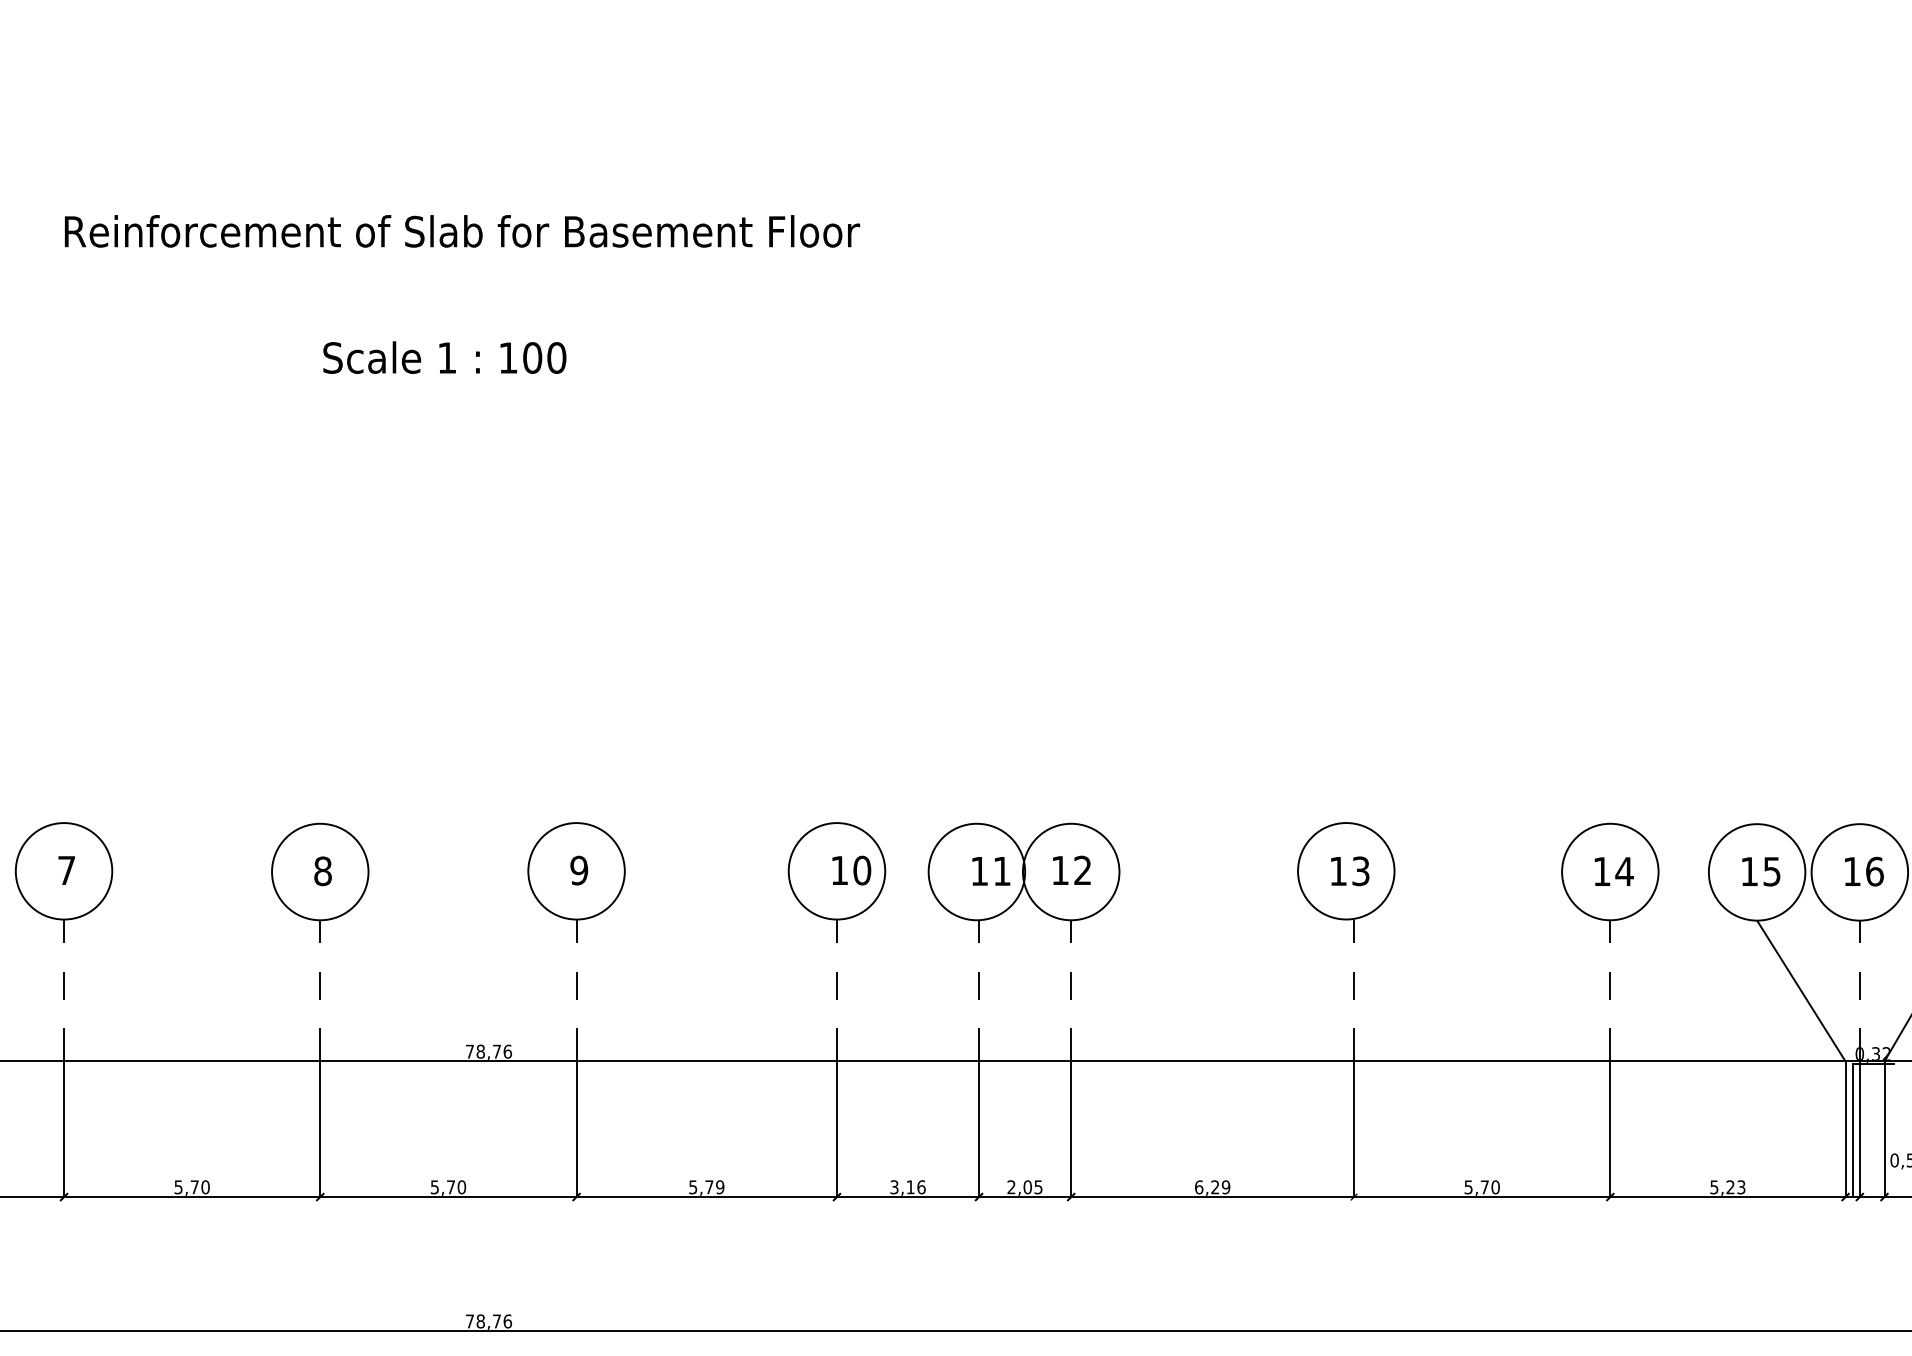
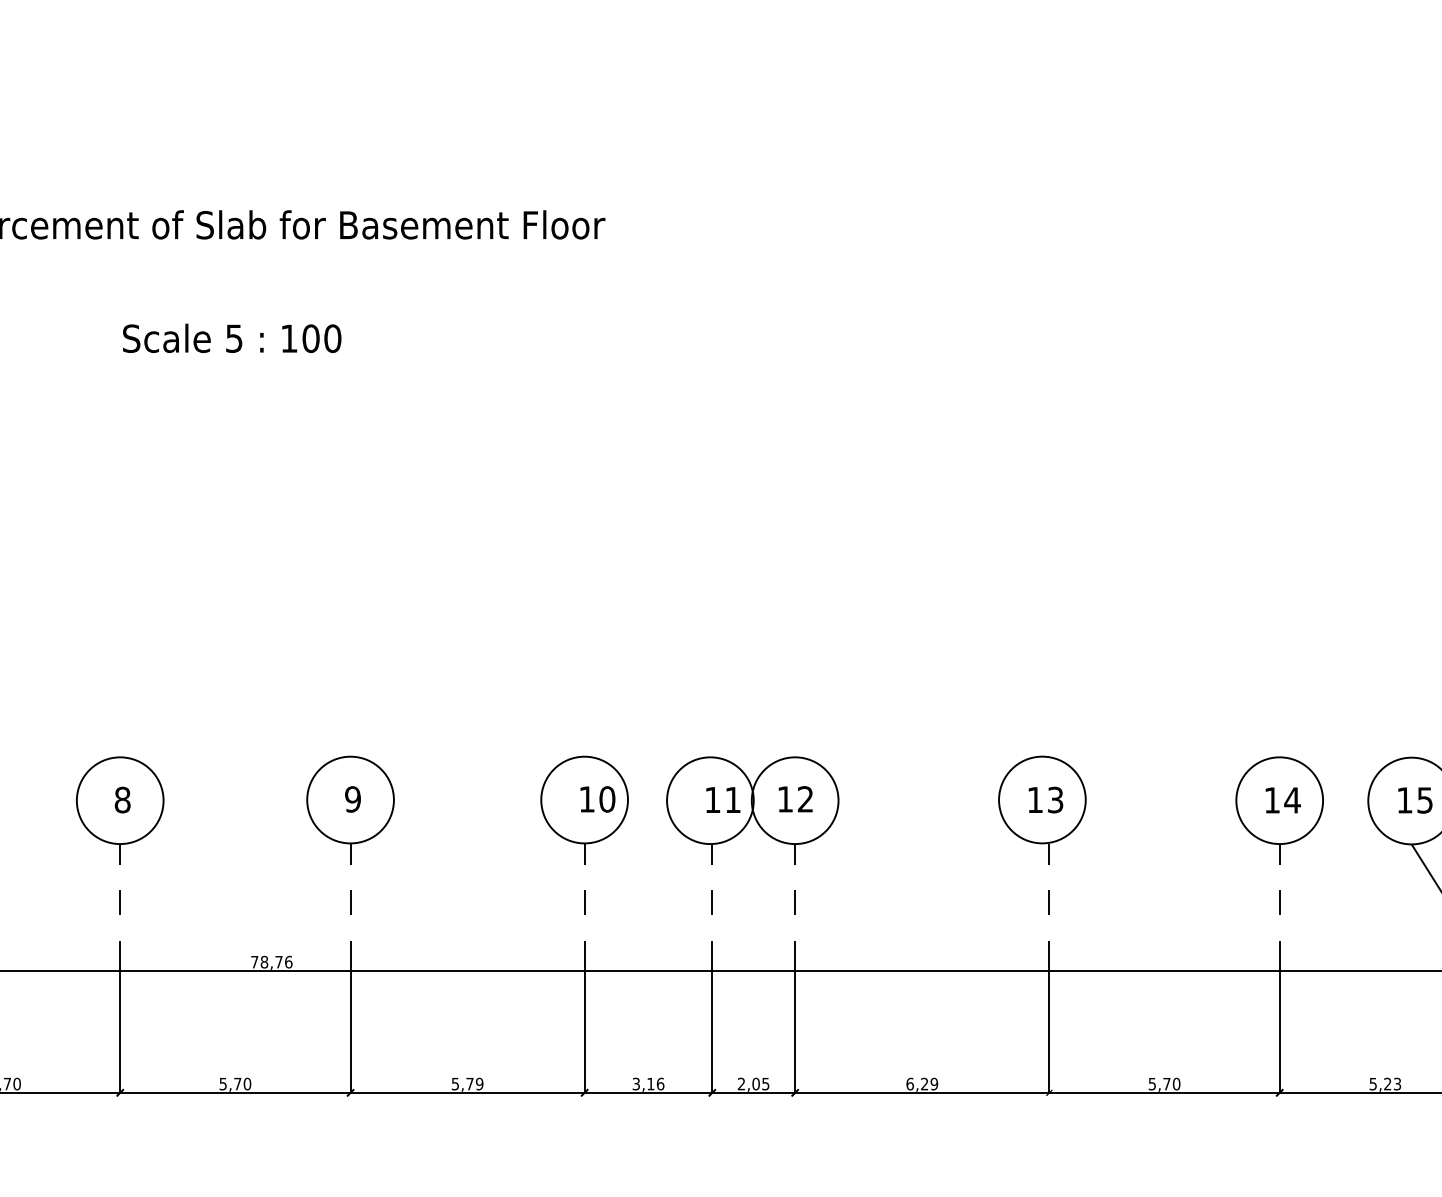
text: (447, 357) -> (234, 338), 1 -> 5

